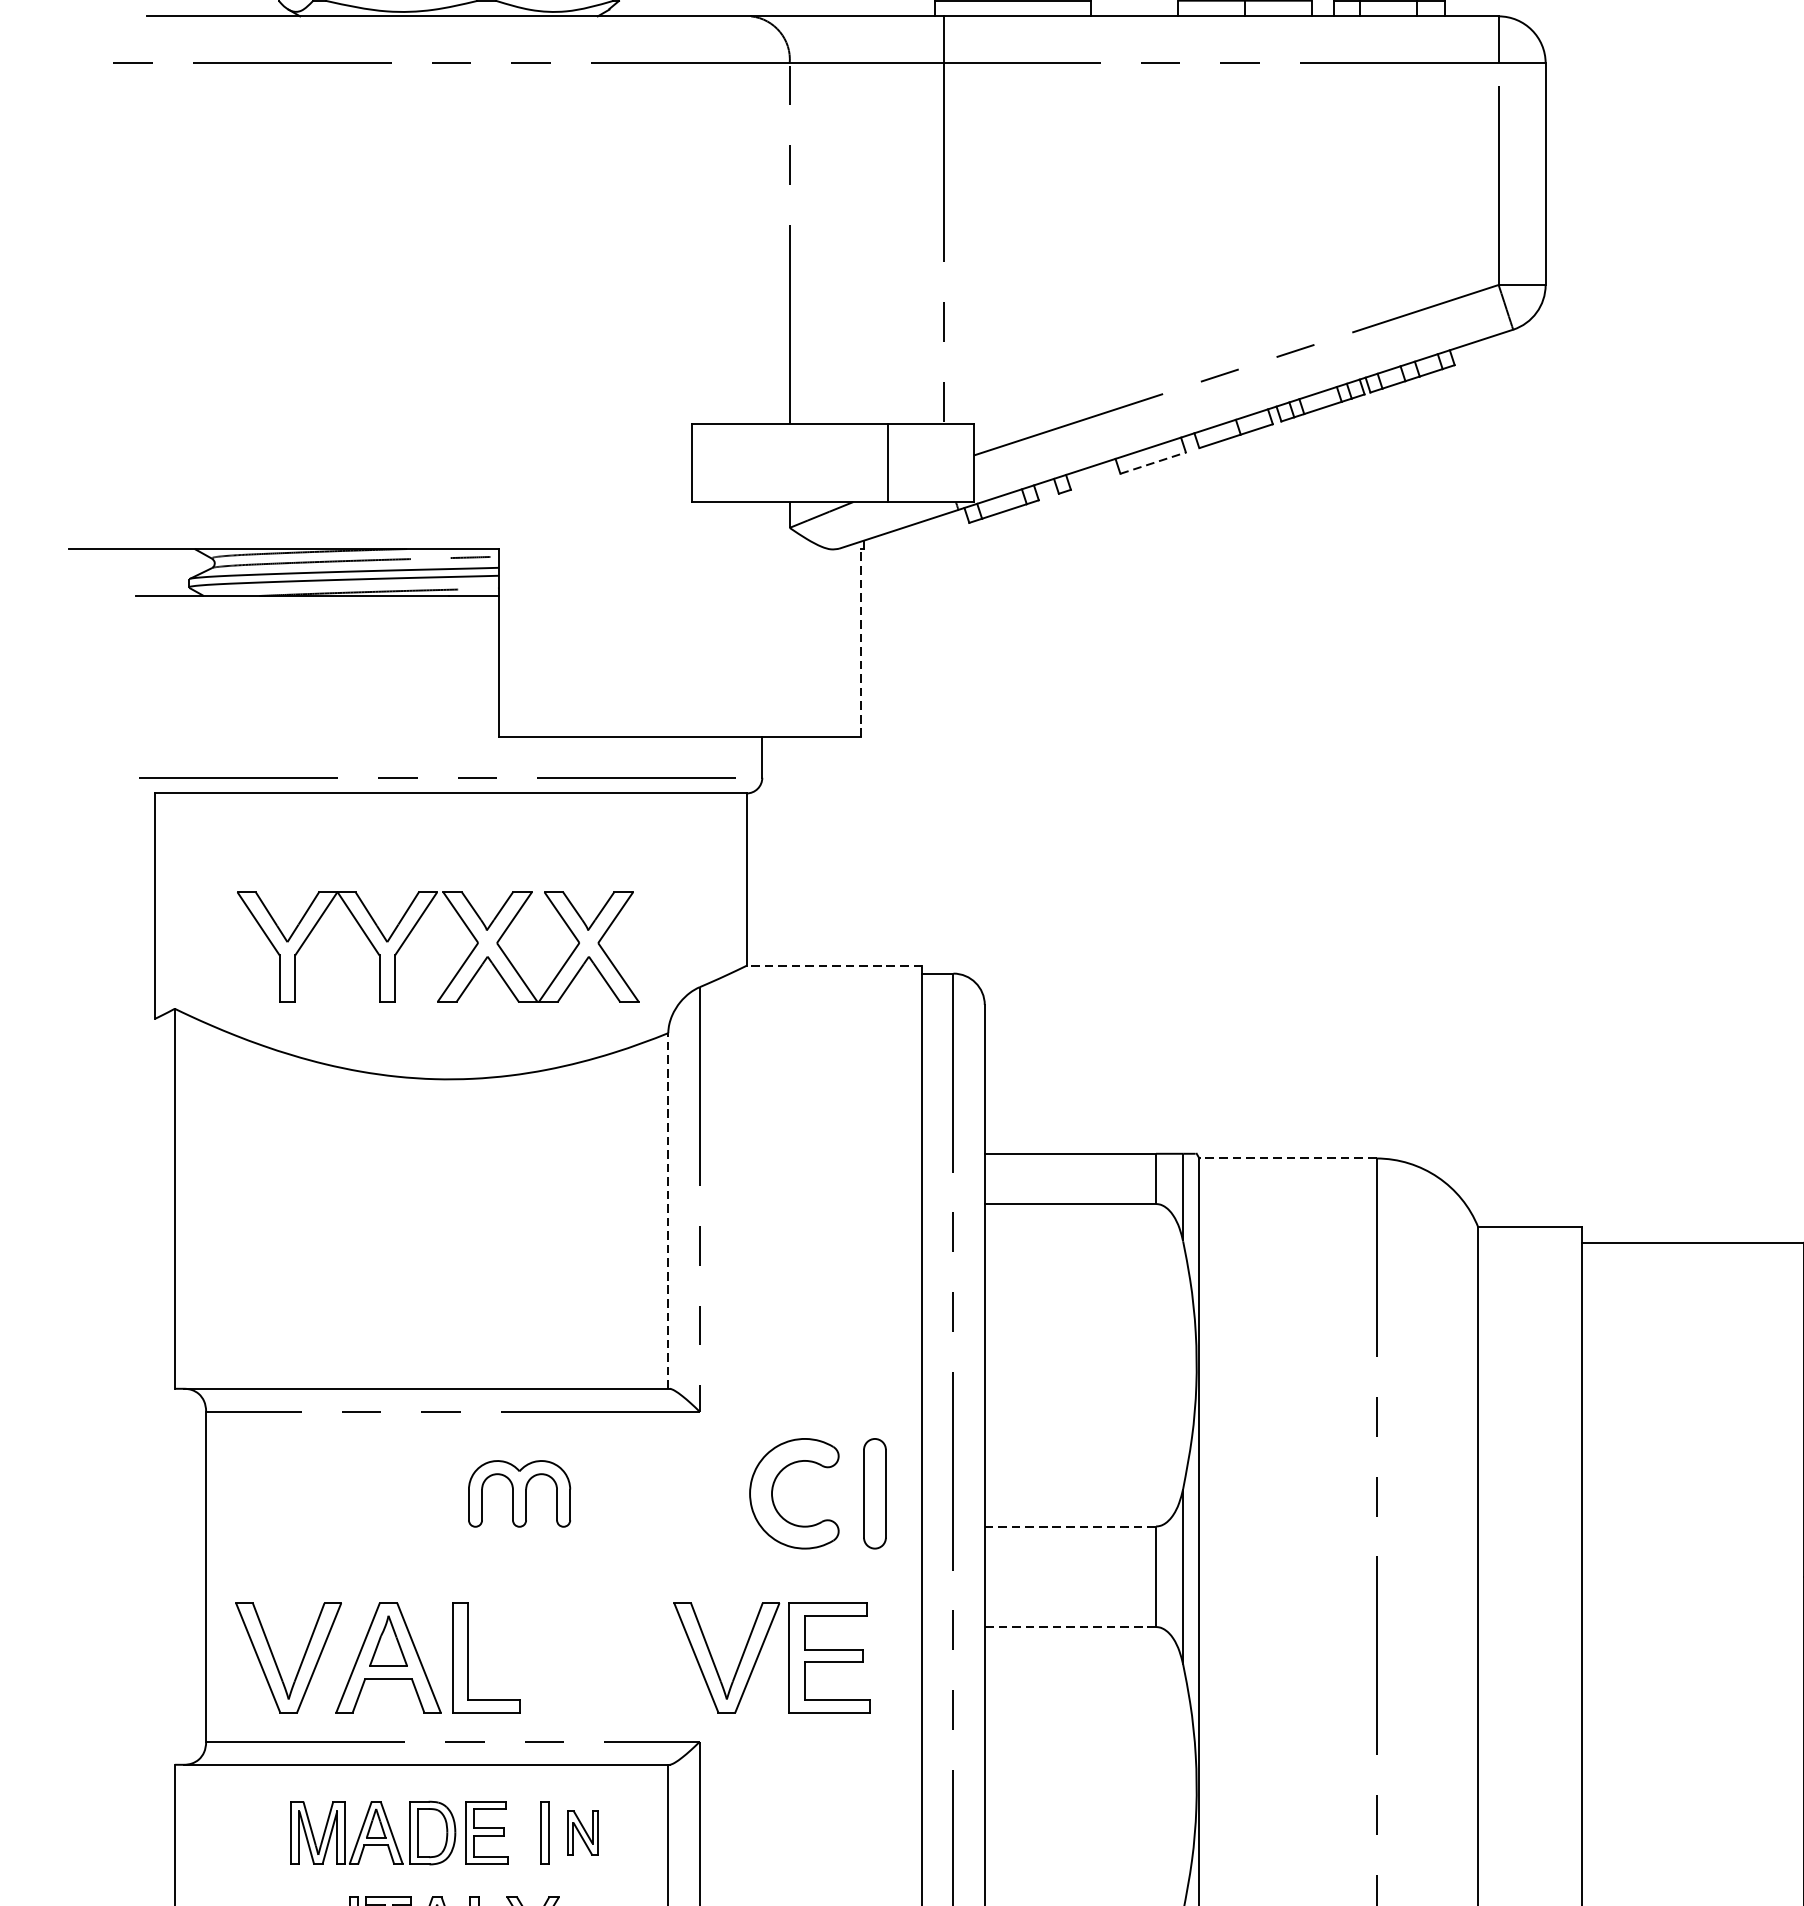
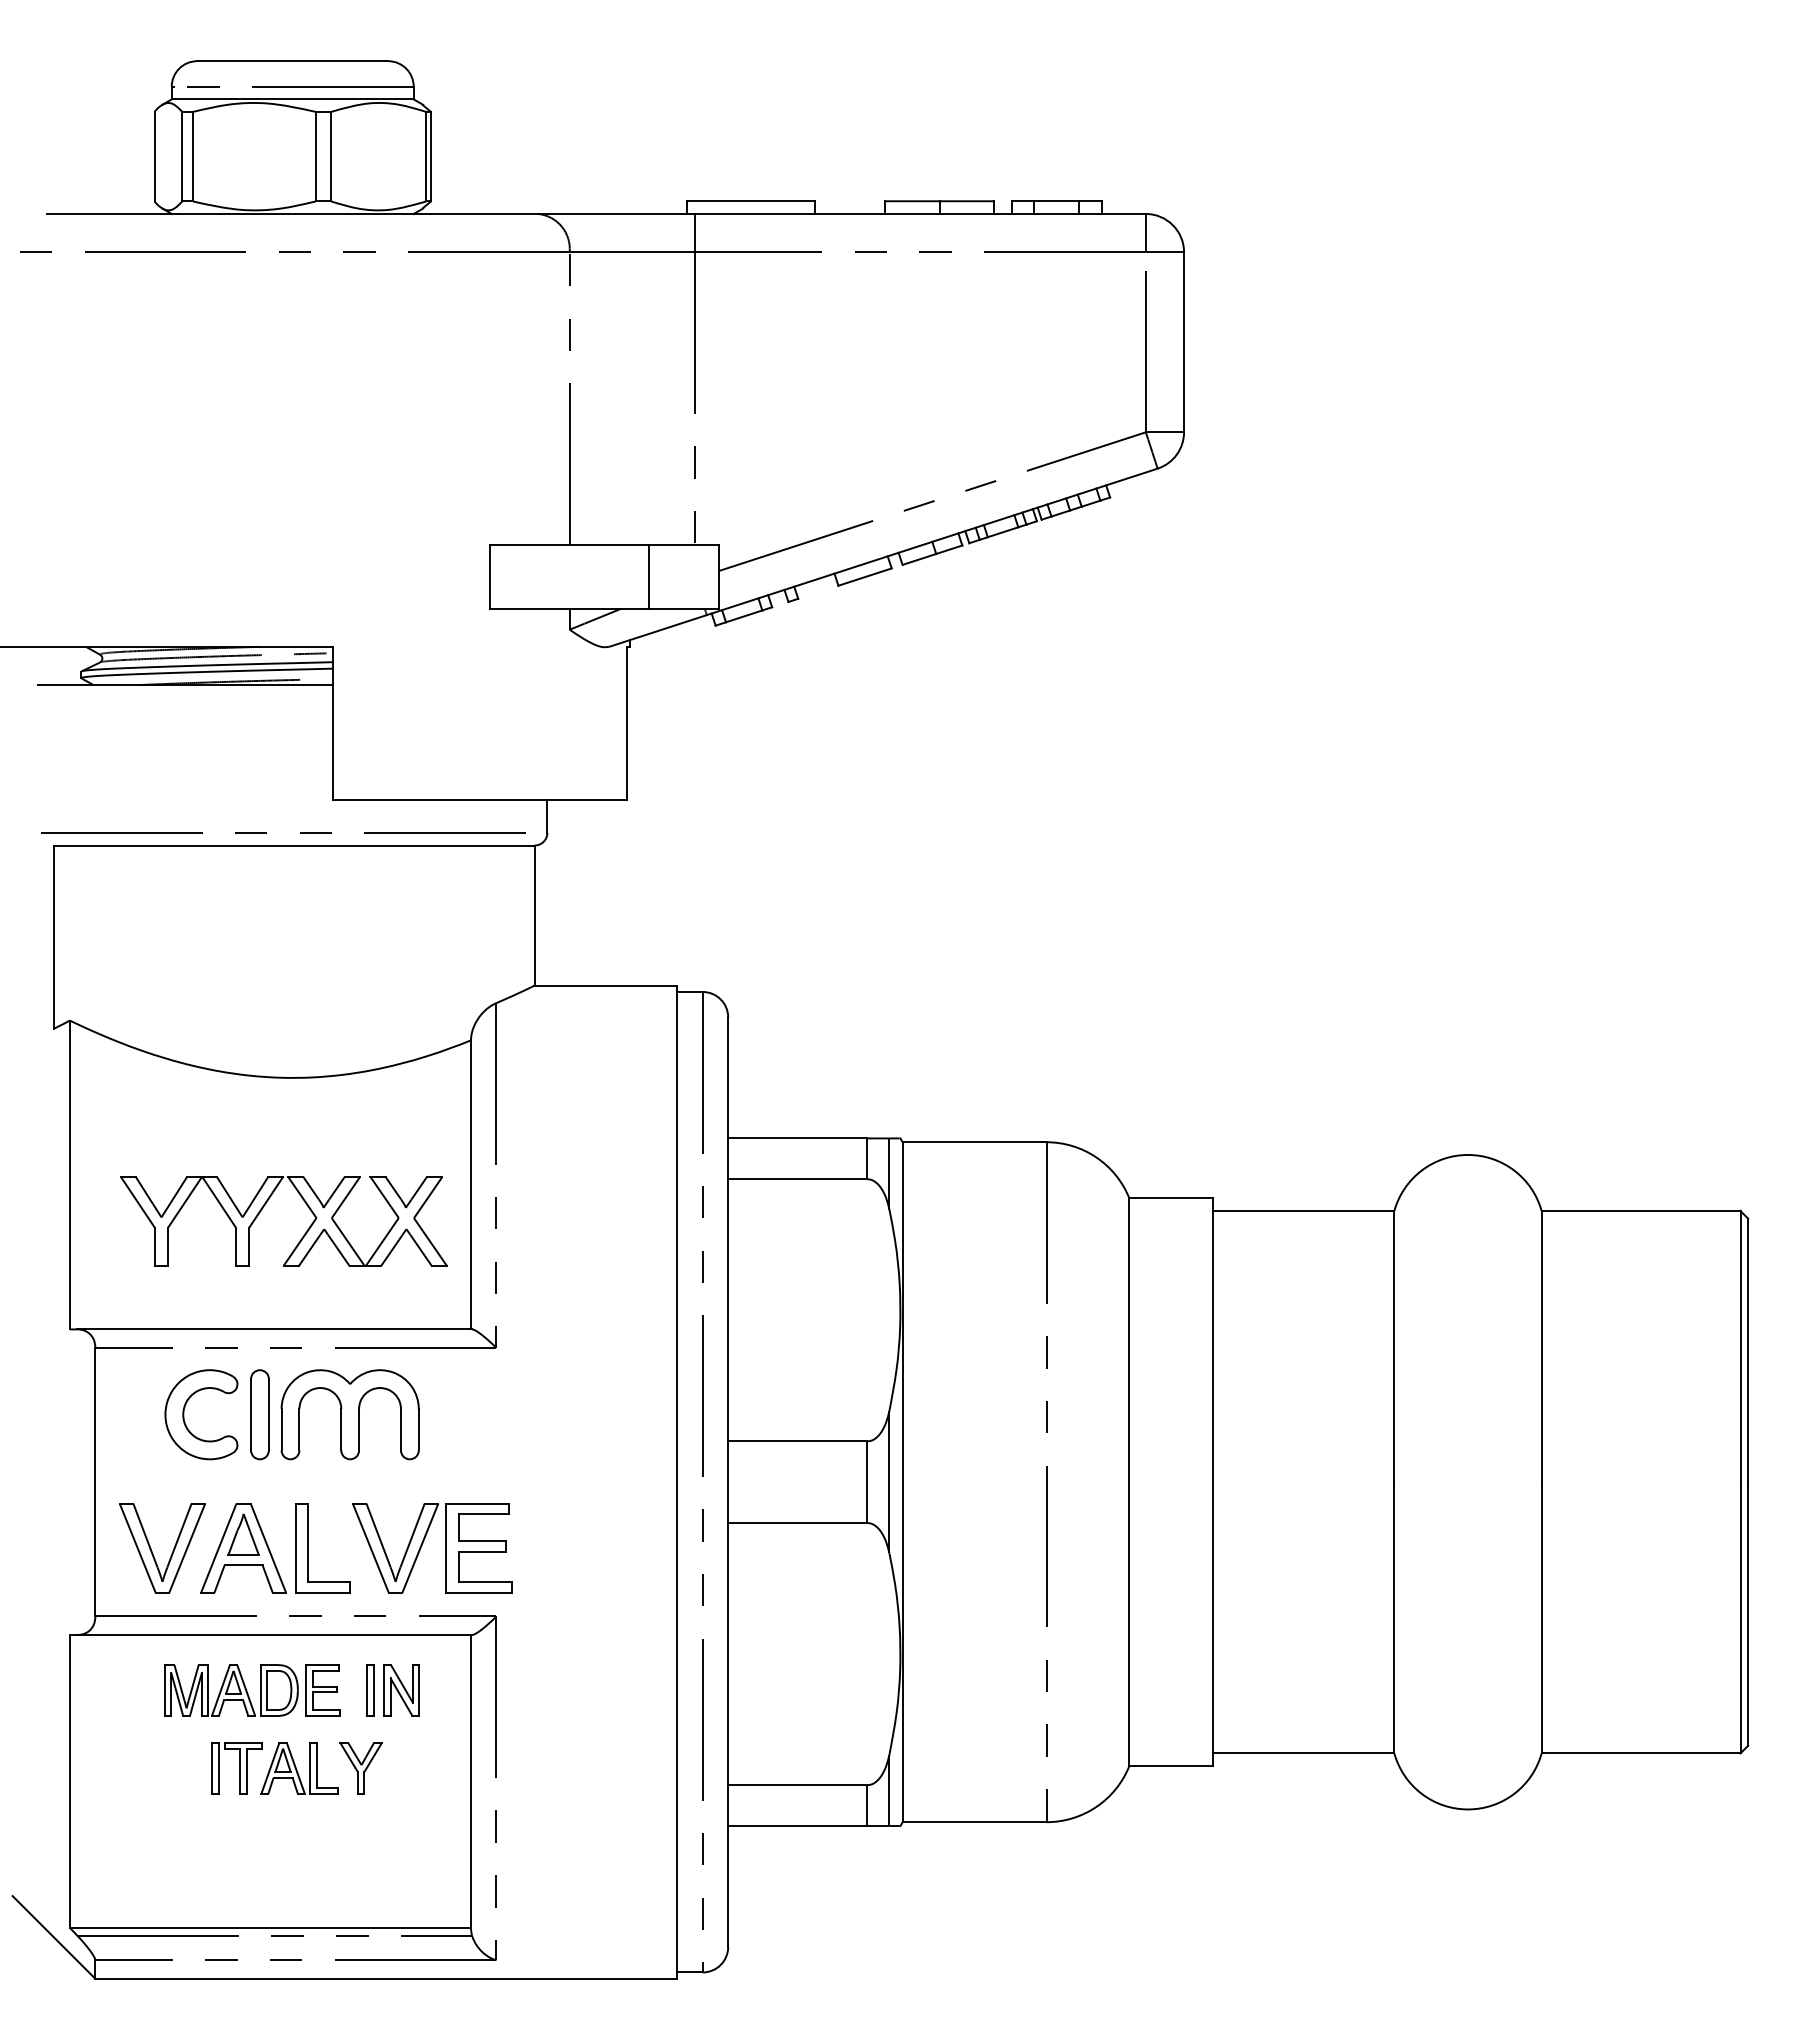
line: (1153, 463) -> (865, 577), dashed -> solid
line: (860, 642) -> (627, 722), dashed -> solid
part: (413, 931) -> (263, 1208), moved
line: (833, 965) -> (605, 985), dashed -> solid
line: (1287, 1158) -> (974, 1142), dashed -> solid
line: (668, 1210) -> (471, 1184), dashed -> solid
part: (518, 1493) -> (349, 1414), size x1.67
part: (773, 1493) -> (184, 1414), moved
part: (874, 1493) -> (259, 1414), moved
line: (1070, 1526) -> (797, 1441), dashed -> solid
line: (1070, 1627) -> (797, 1523), dashed -> solid
part: (761, 1652) -> (423, 1543), moved
part: (582, 1833) -> (401, 1690), size x1.43

